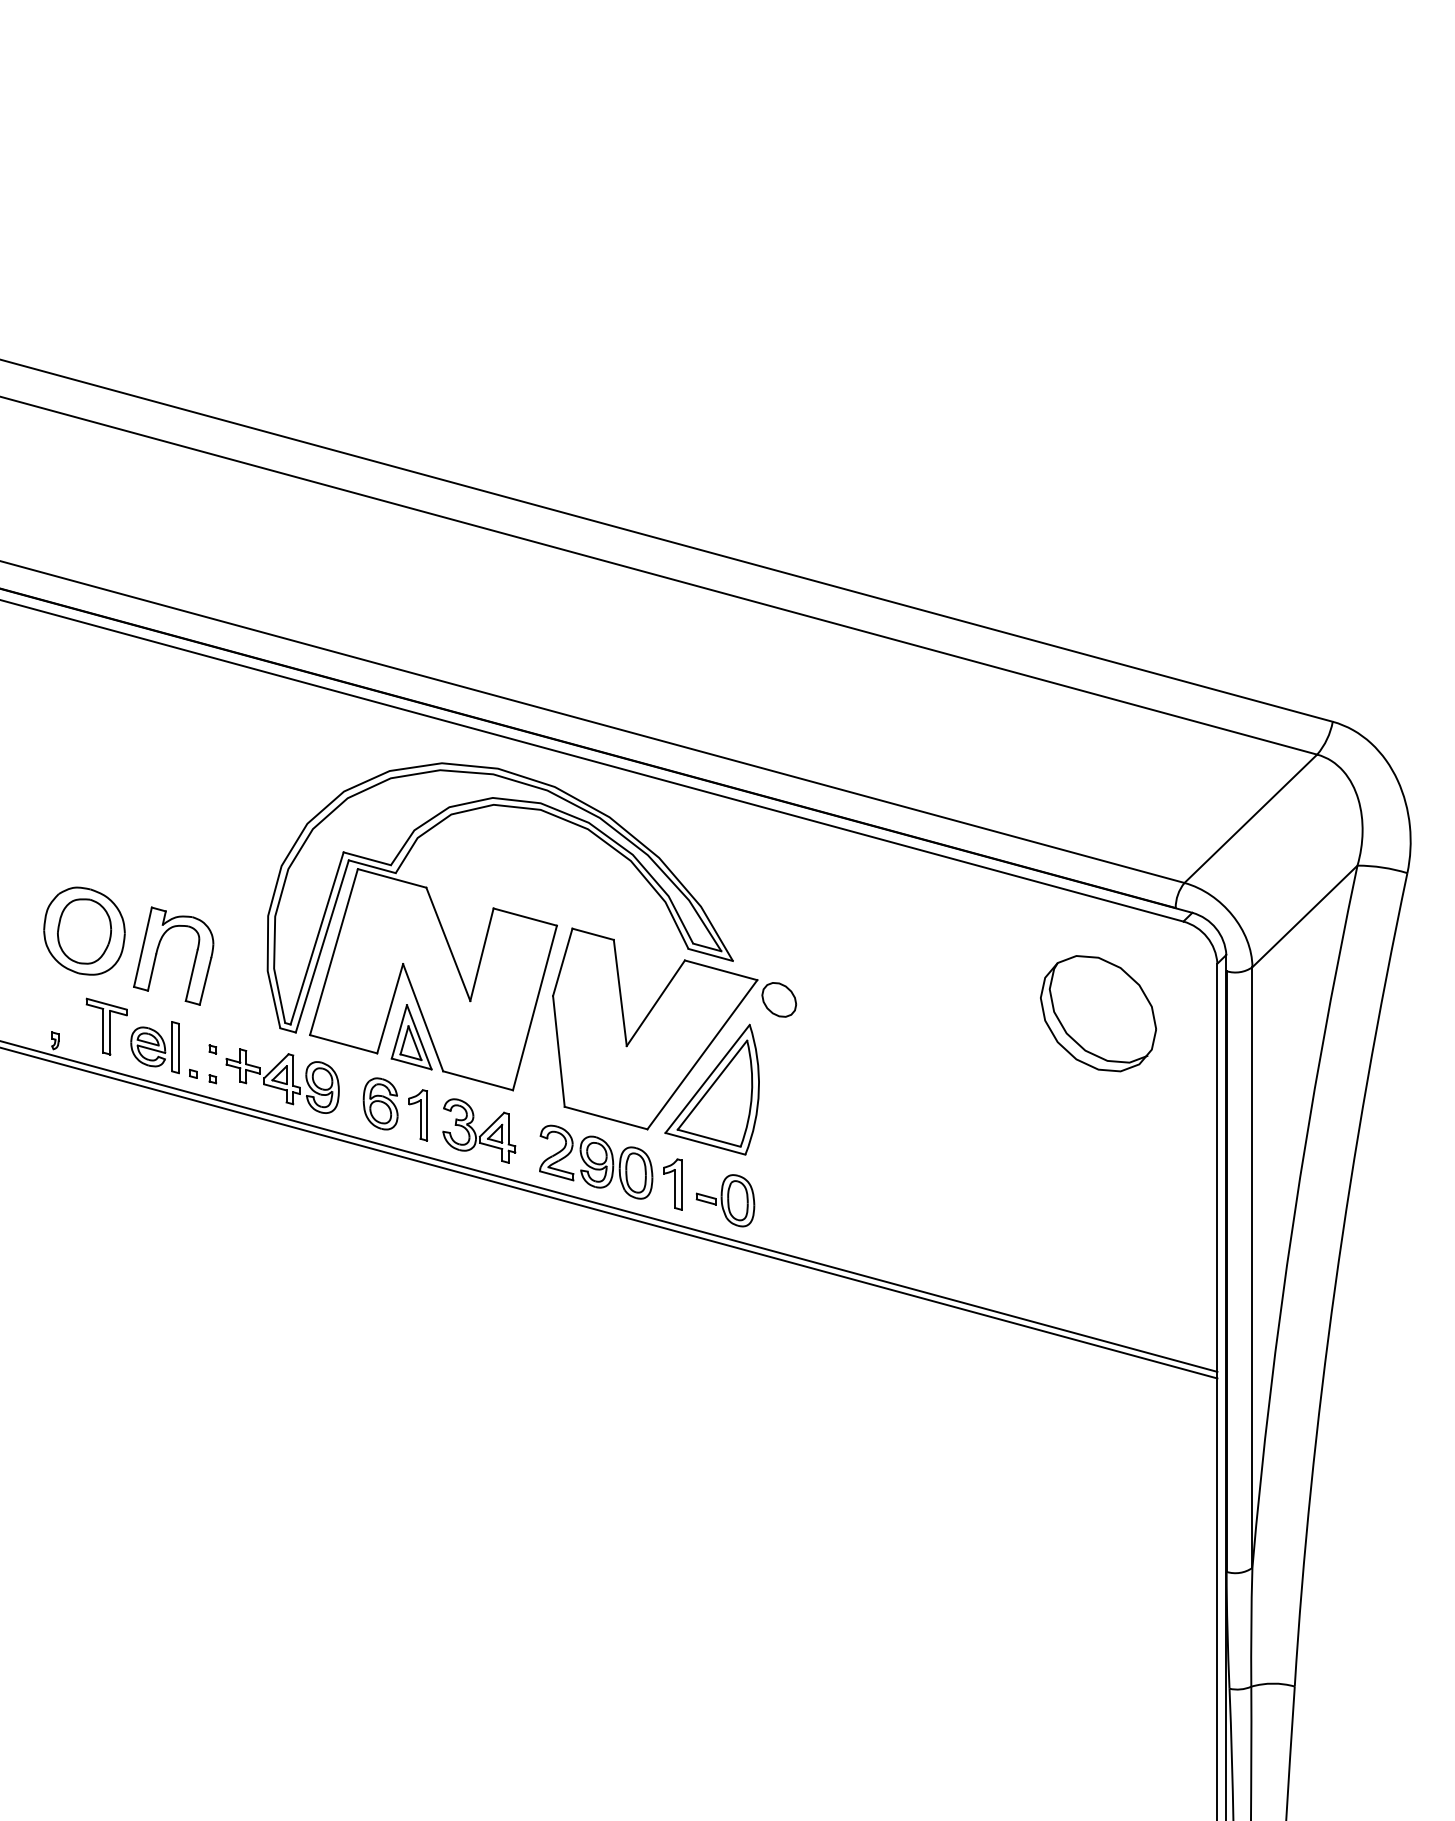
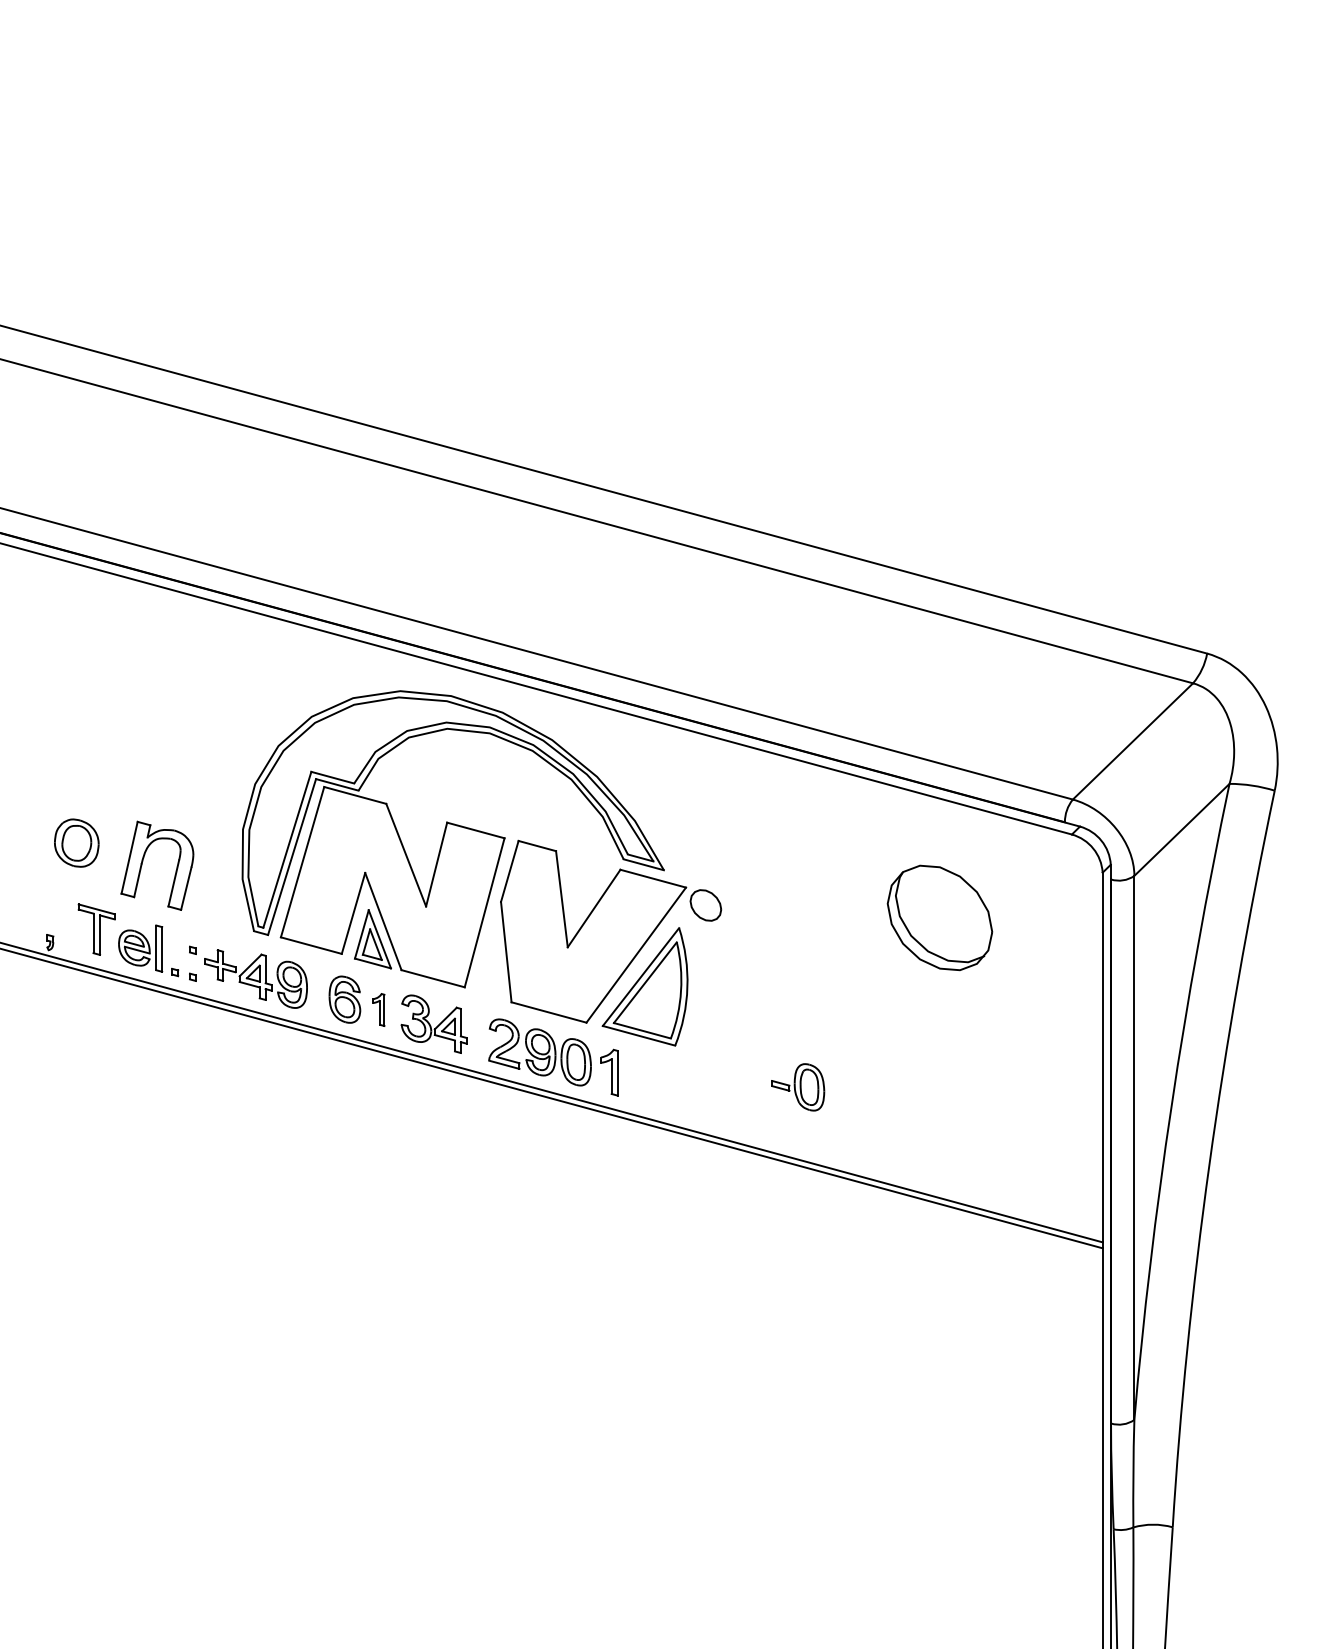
part: (84, 930) -> (76, 842), size x0.6
part: (1097, 1013) -> (939, 917), moved
part: (417, 1114) -> (378, 1009), size x0.7
part: (725, 1200) -> (798, 1087), moved

